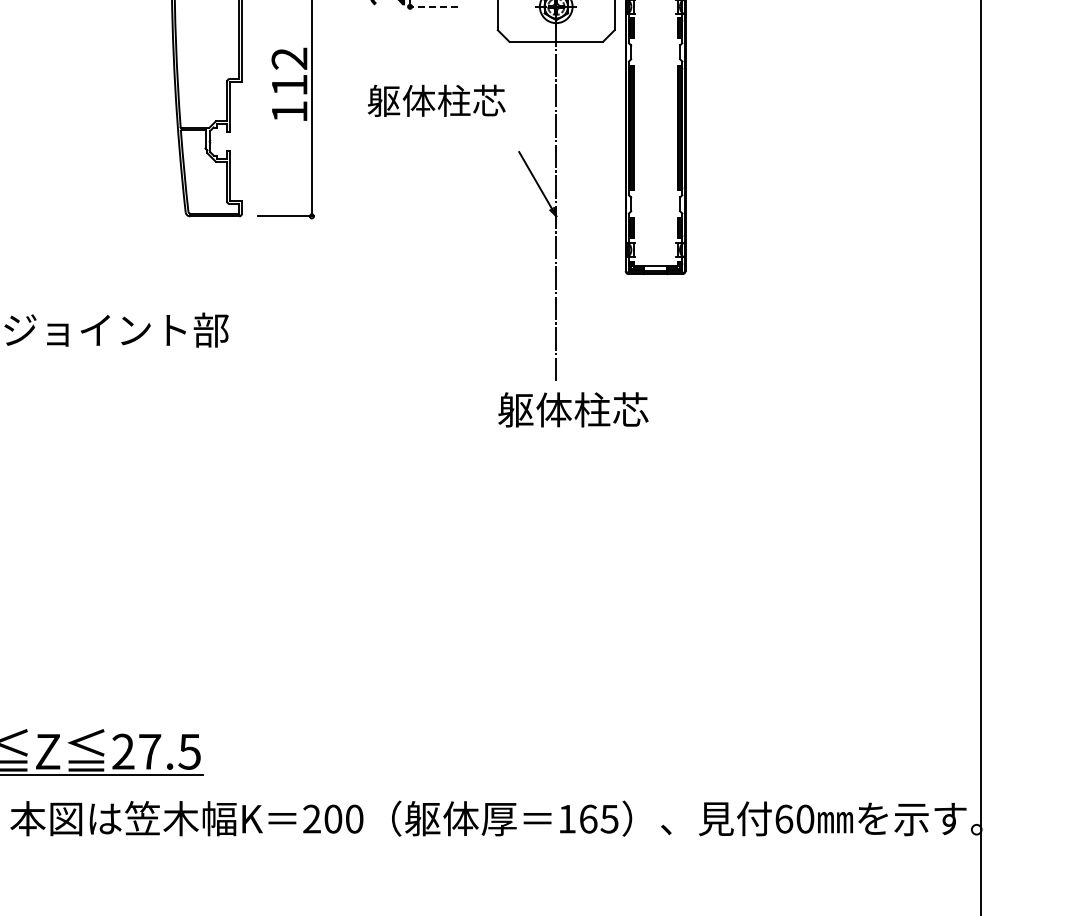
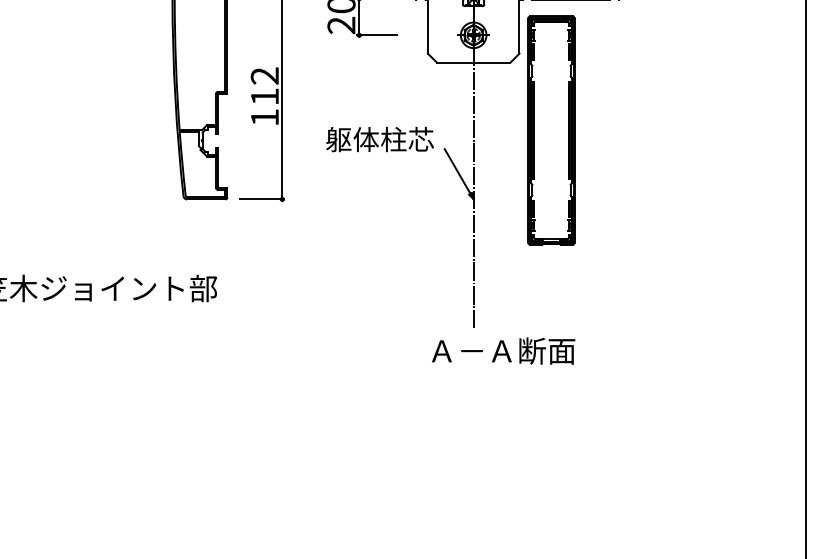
line: (432, 6) -> (376, 35), dashed -> solid
text: (436, 100) -> (379, 139), moved
text: (591, 409) -> (501, 350), 躯体柱芯 -> Ａ－Ａ断面

